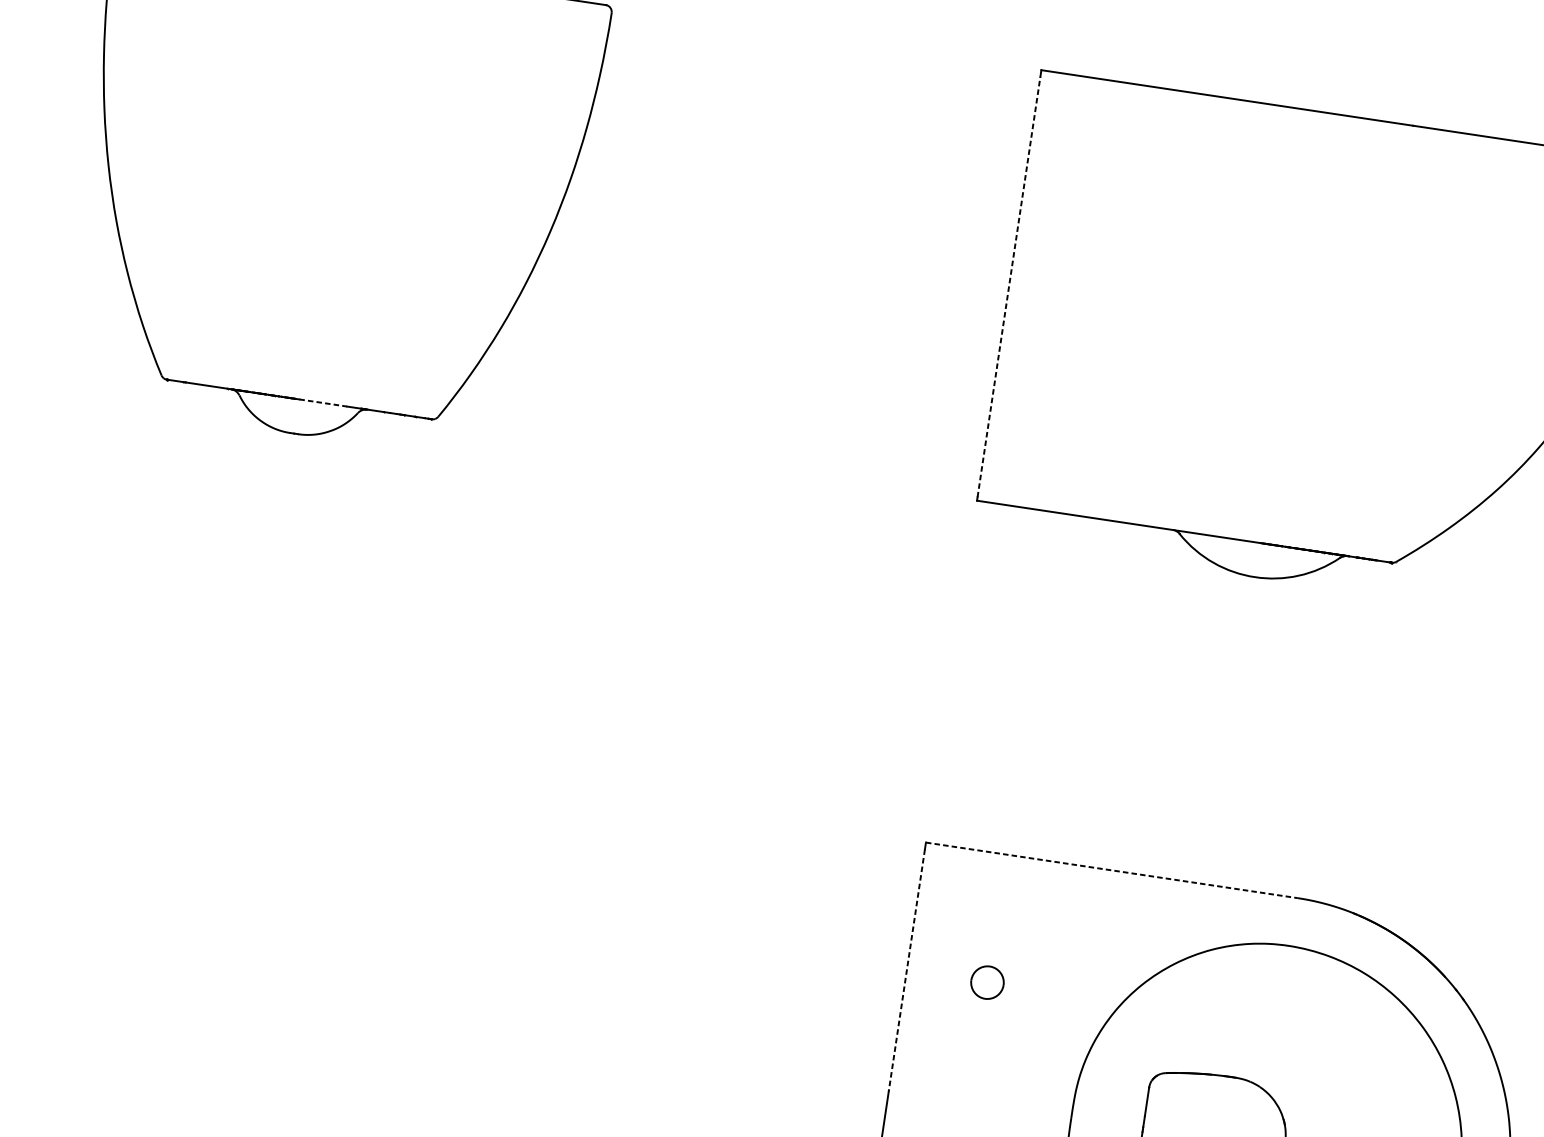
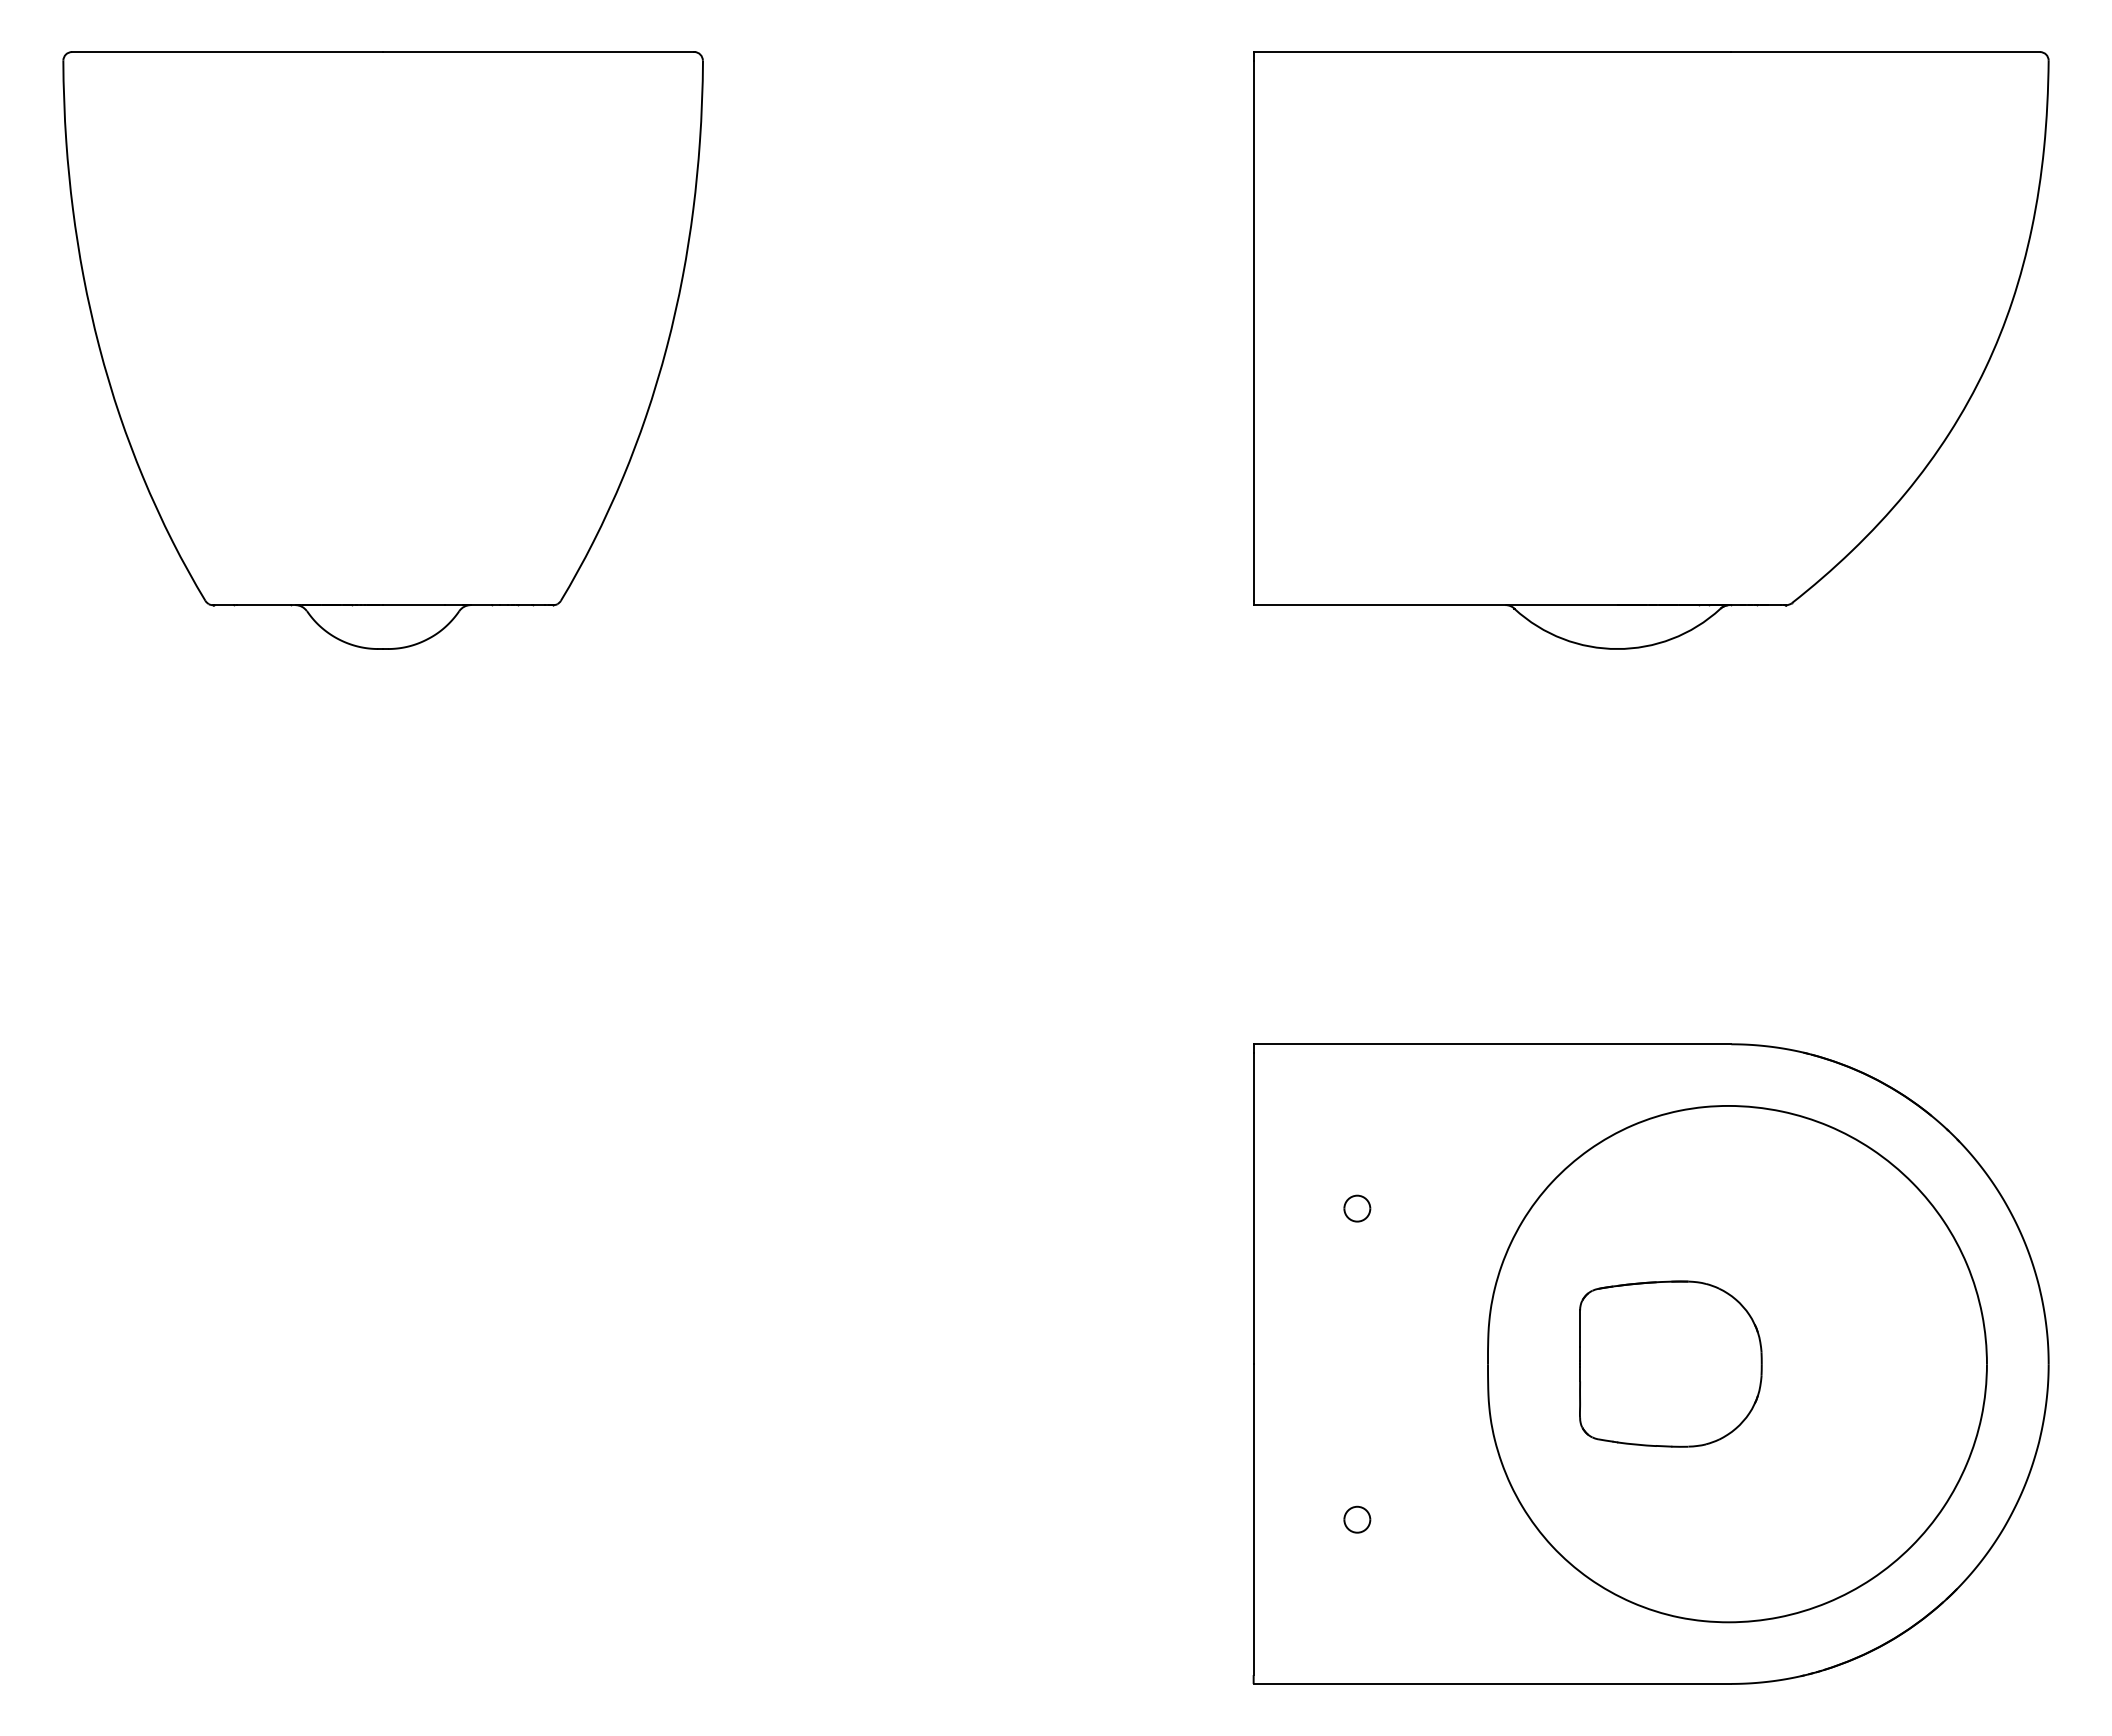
line: (1008, 286) -> (1253, 330), dashed -> solid
line: (322, 403) -> (413, 605), dashed -> solid
line: (1111, 870) -> (1492, 1044), dashed -> solid
line: (906, 970) -> (1253, 1208), dashed -> solid
part: (987, 982) -> (1357, 1208), size x0.62

